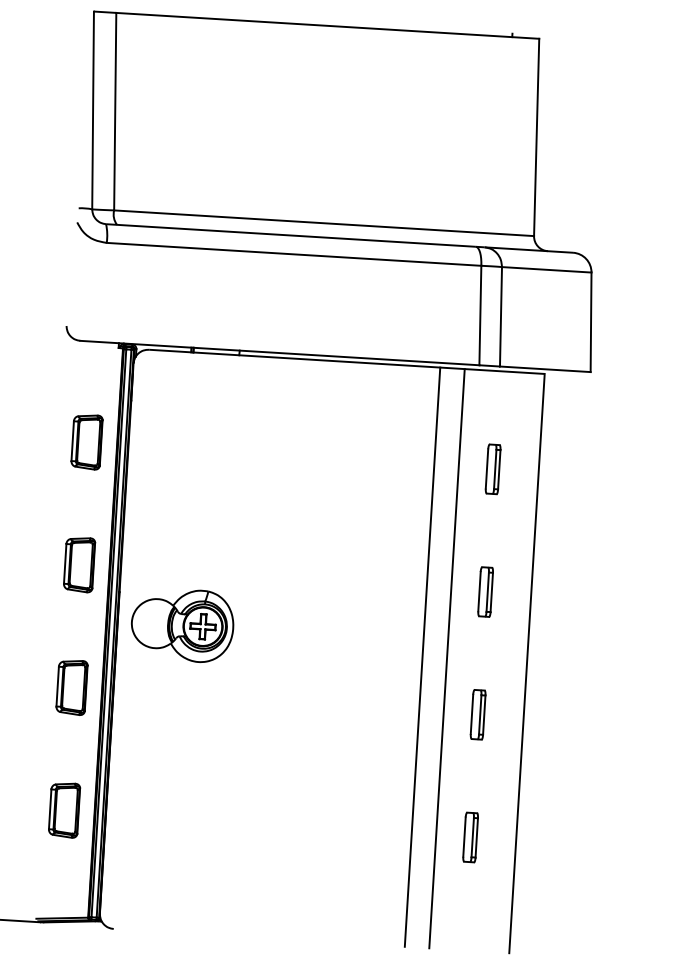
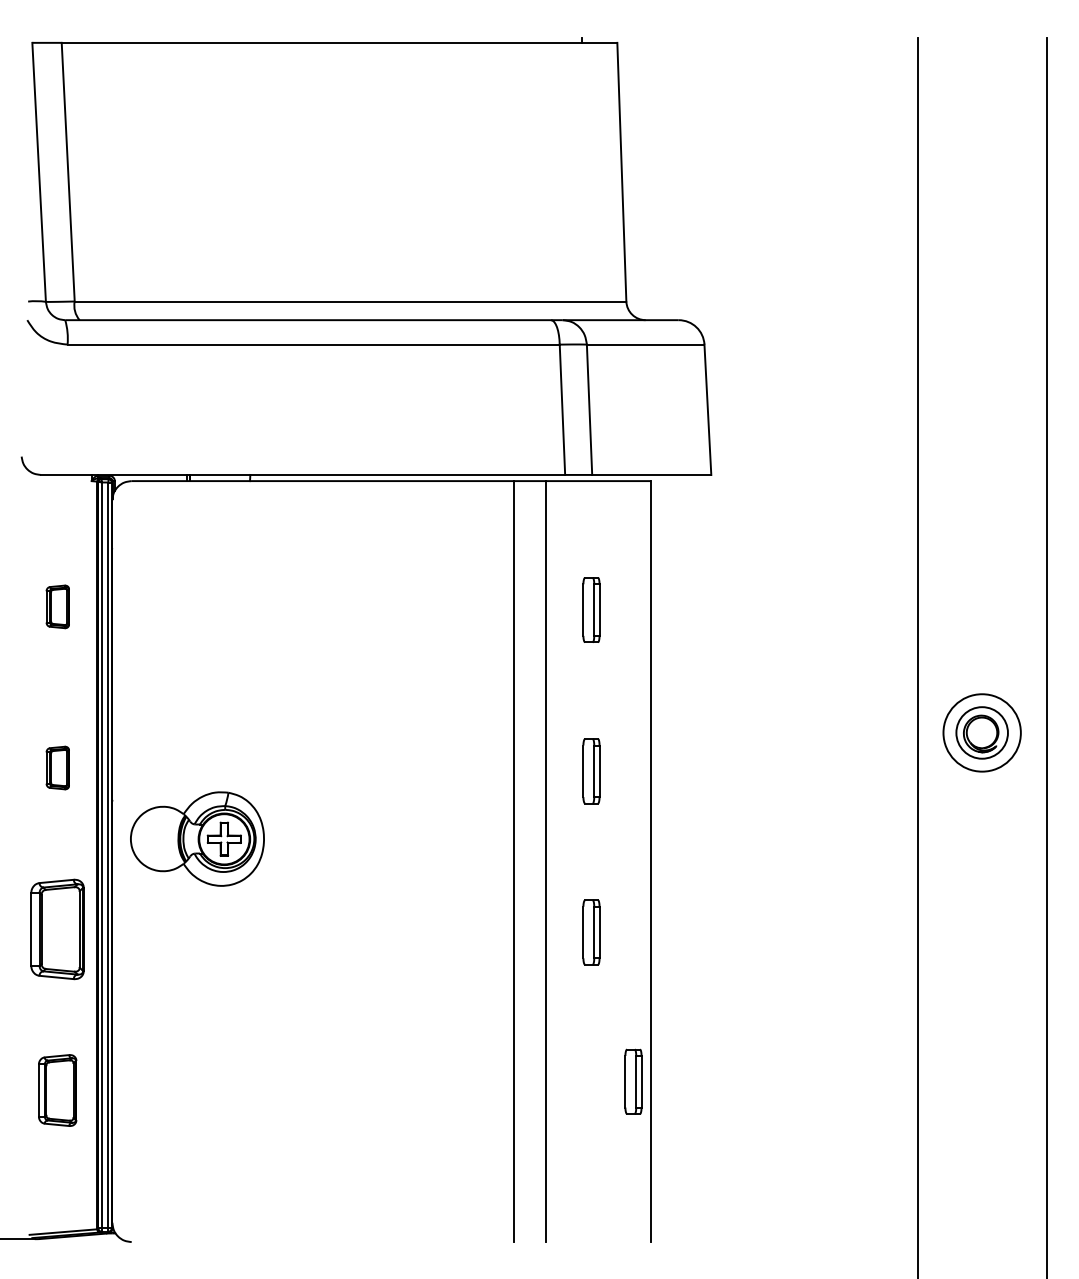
part: (86, 441) -> (57, 606), size x0.6
part: (79, 564) -> (57, 767), size x0.6
part: (71, 686) -> (57, 928), size x1.4
part: (470, 837) -> (633, 1081), moved

